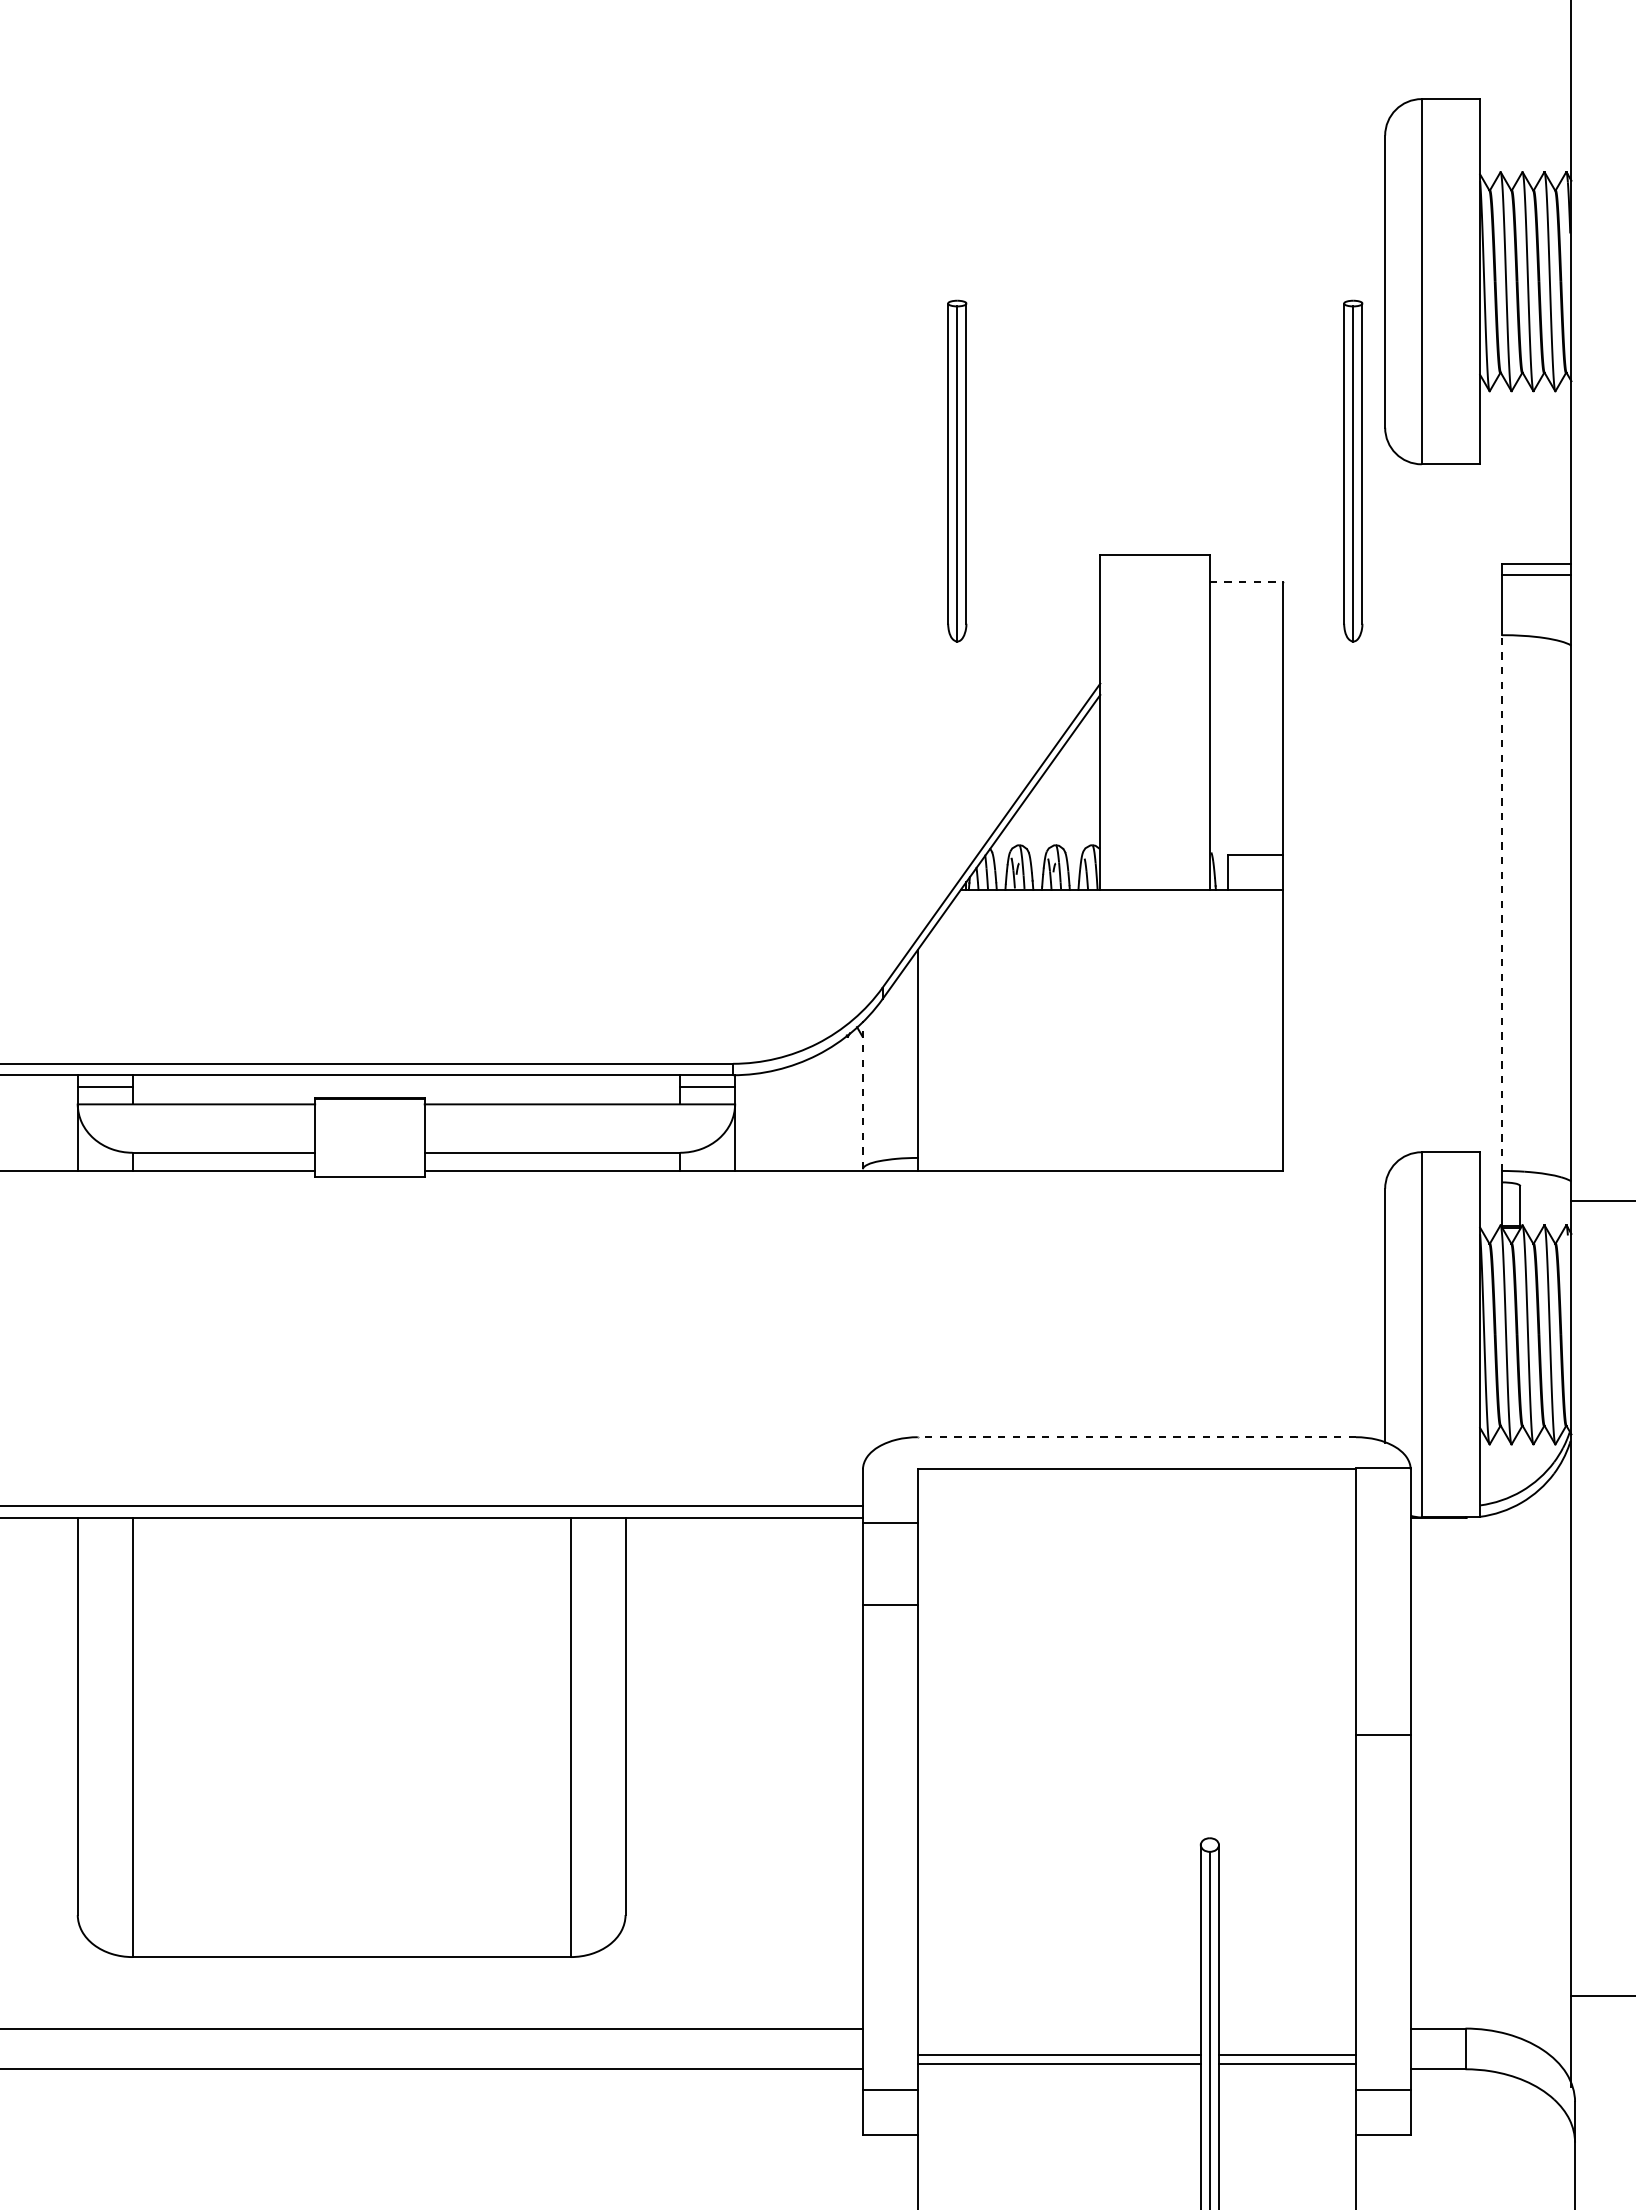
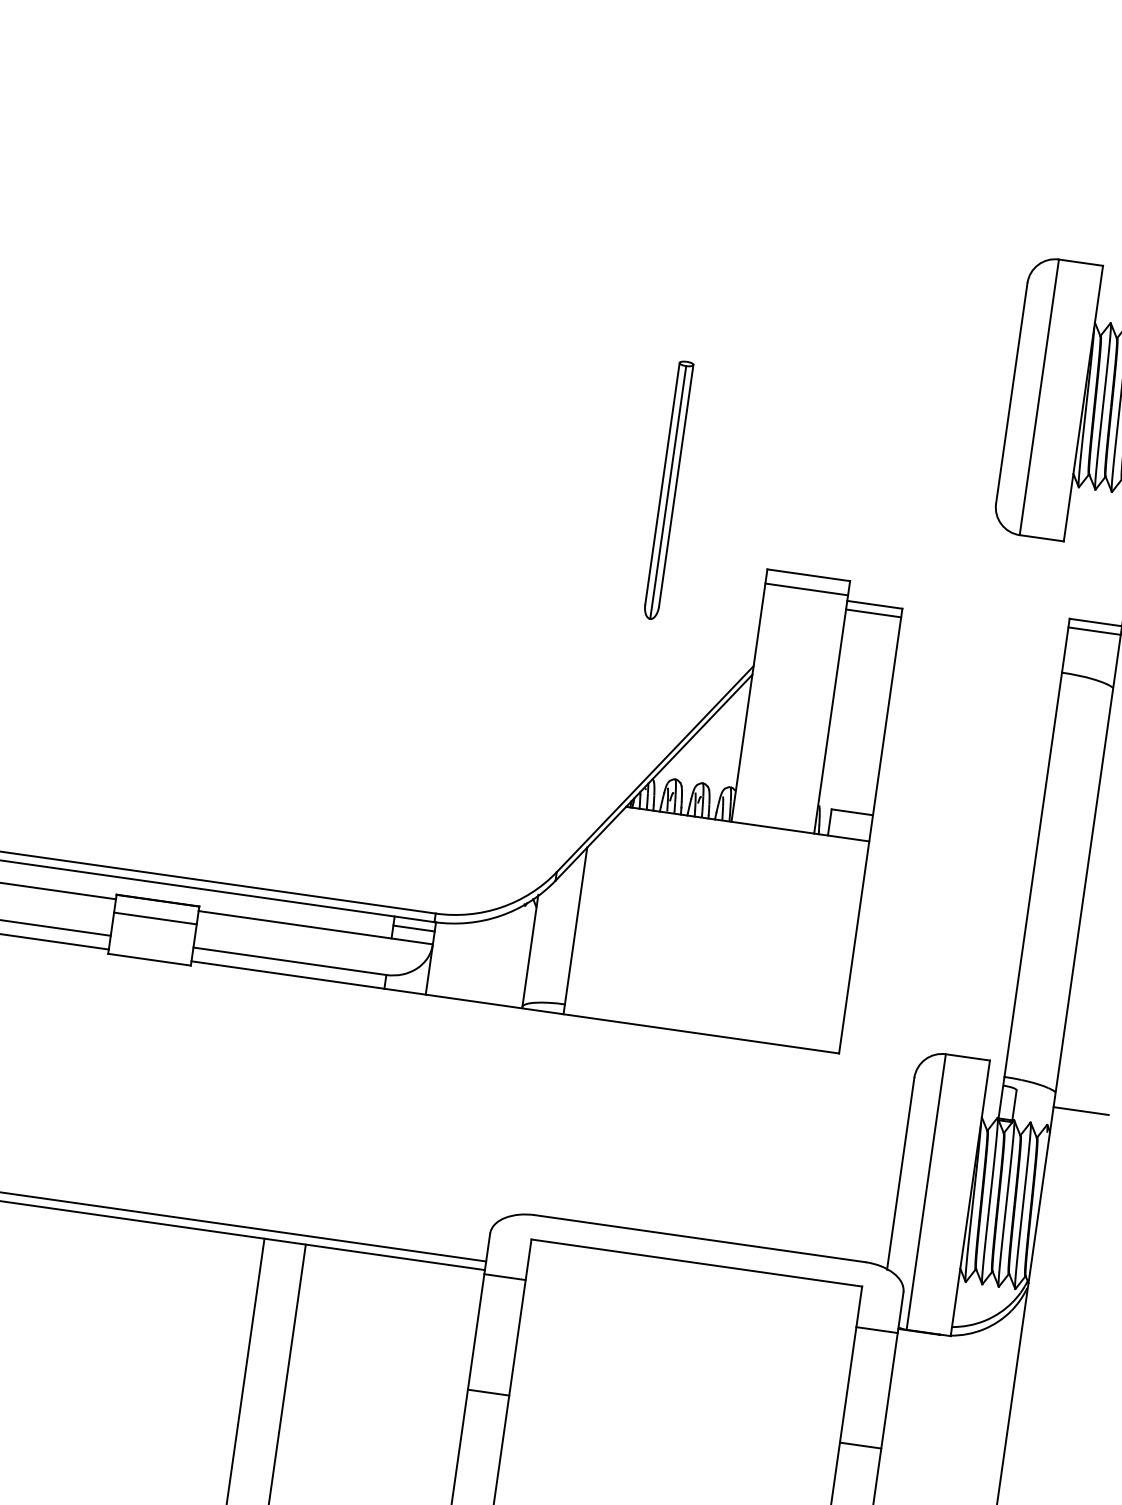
part: (1353, 470) -> (967, 532), removed
line: (1154, 574) -> (806, 589), added
line: (1246, 581) -> (874, 604), dashed -> solid
line: (1245, 593) -> (872, 613), added
line: (1502, 903) -> (1033, 875), dashed -> solid
line: (862, 1094) -> (530, 950), dashed -> solid
line: (369, 1122) -> (155, 918), added
line: (1136, 1437) -> (700, 1238), dashed -> solid
line: (1382, 1468) -> (876, 1330), moved
line: (889, 1605) -> (487, 1392), moved
line: (1382, 1735) -> (859, 1445), moved

